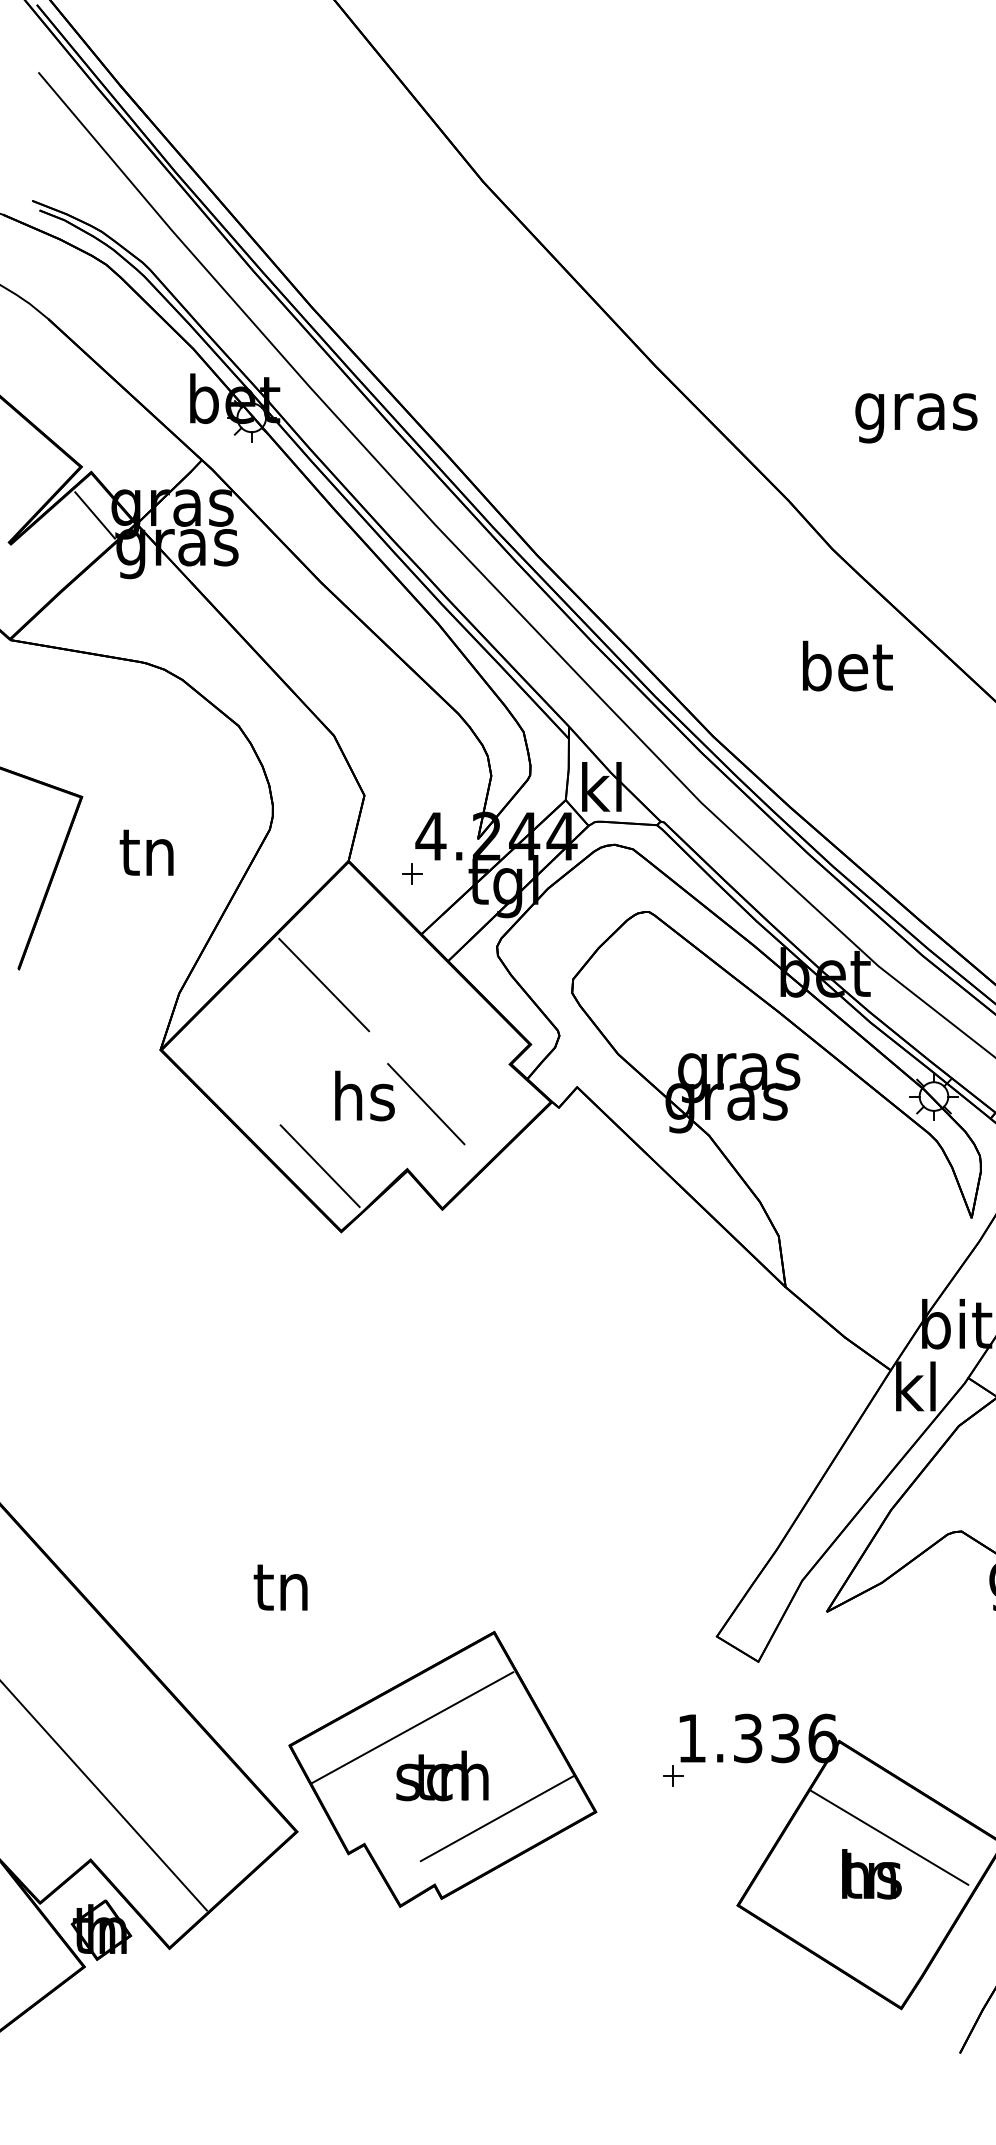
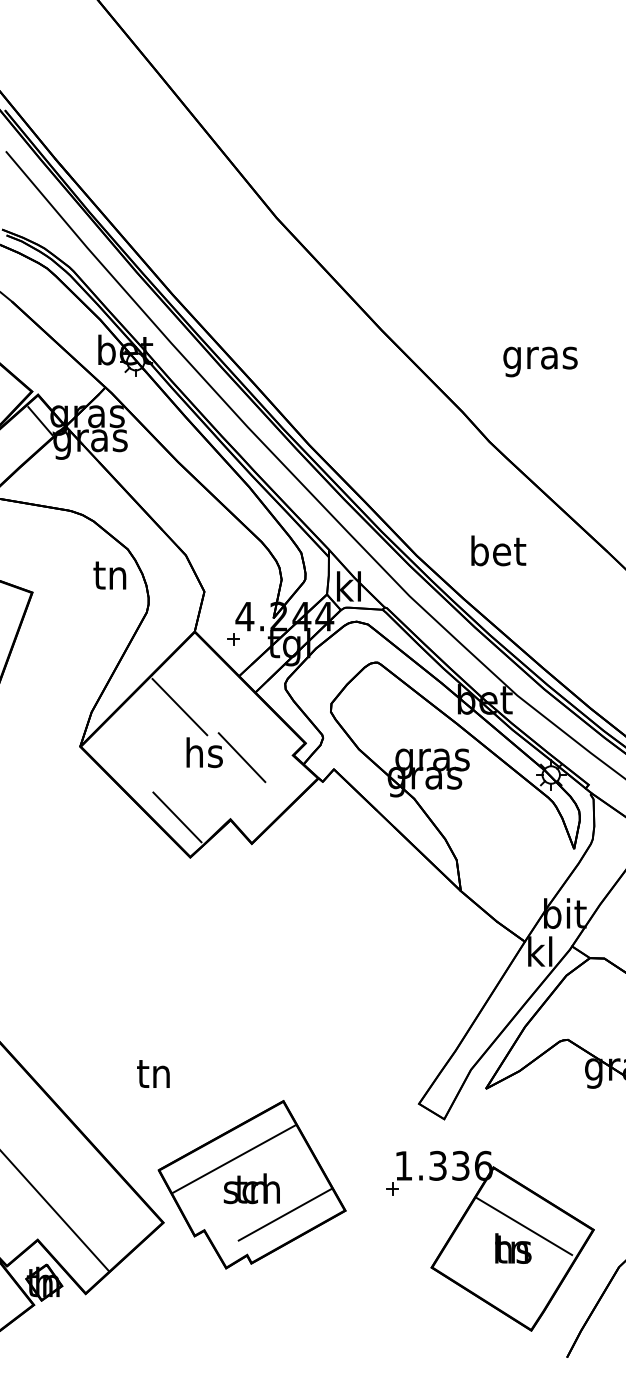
text: (847, 665) -> (498, 550), moved
text: (146, 852) -> (109, 575), moved
part: (400, 1103) -> (226, 757), moved

